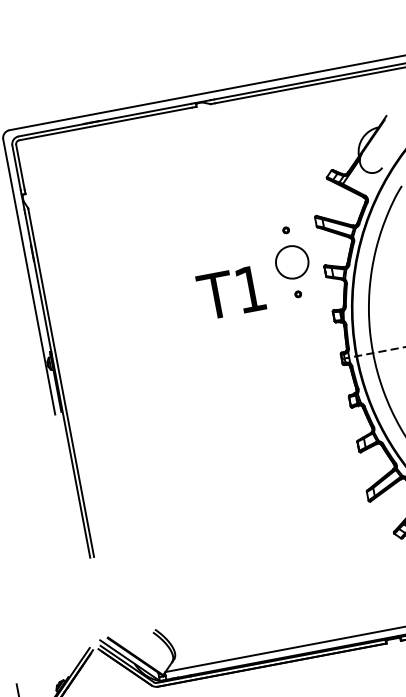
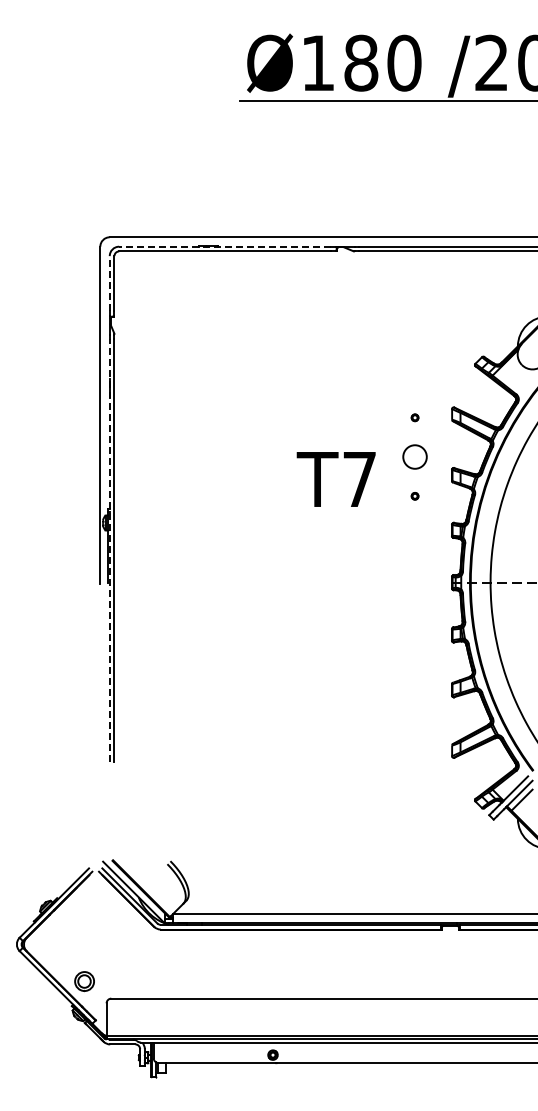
line: (105, 119) -> (225, 246), solid -> dashed
line: (16, 167) -> (109, 283), solid -> dashed
circle: (291, 262) -> (414, 456), size x0.6
text: (250, 289) -> (359, 479), T1 -> T7
line: (57, 384) -> (109, 549), solid -> dashed

